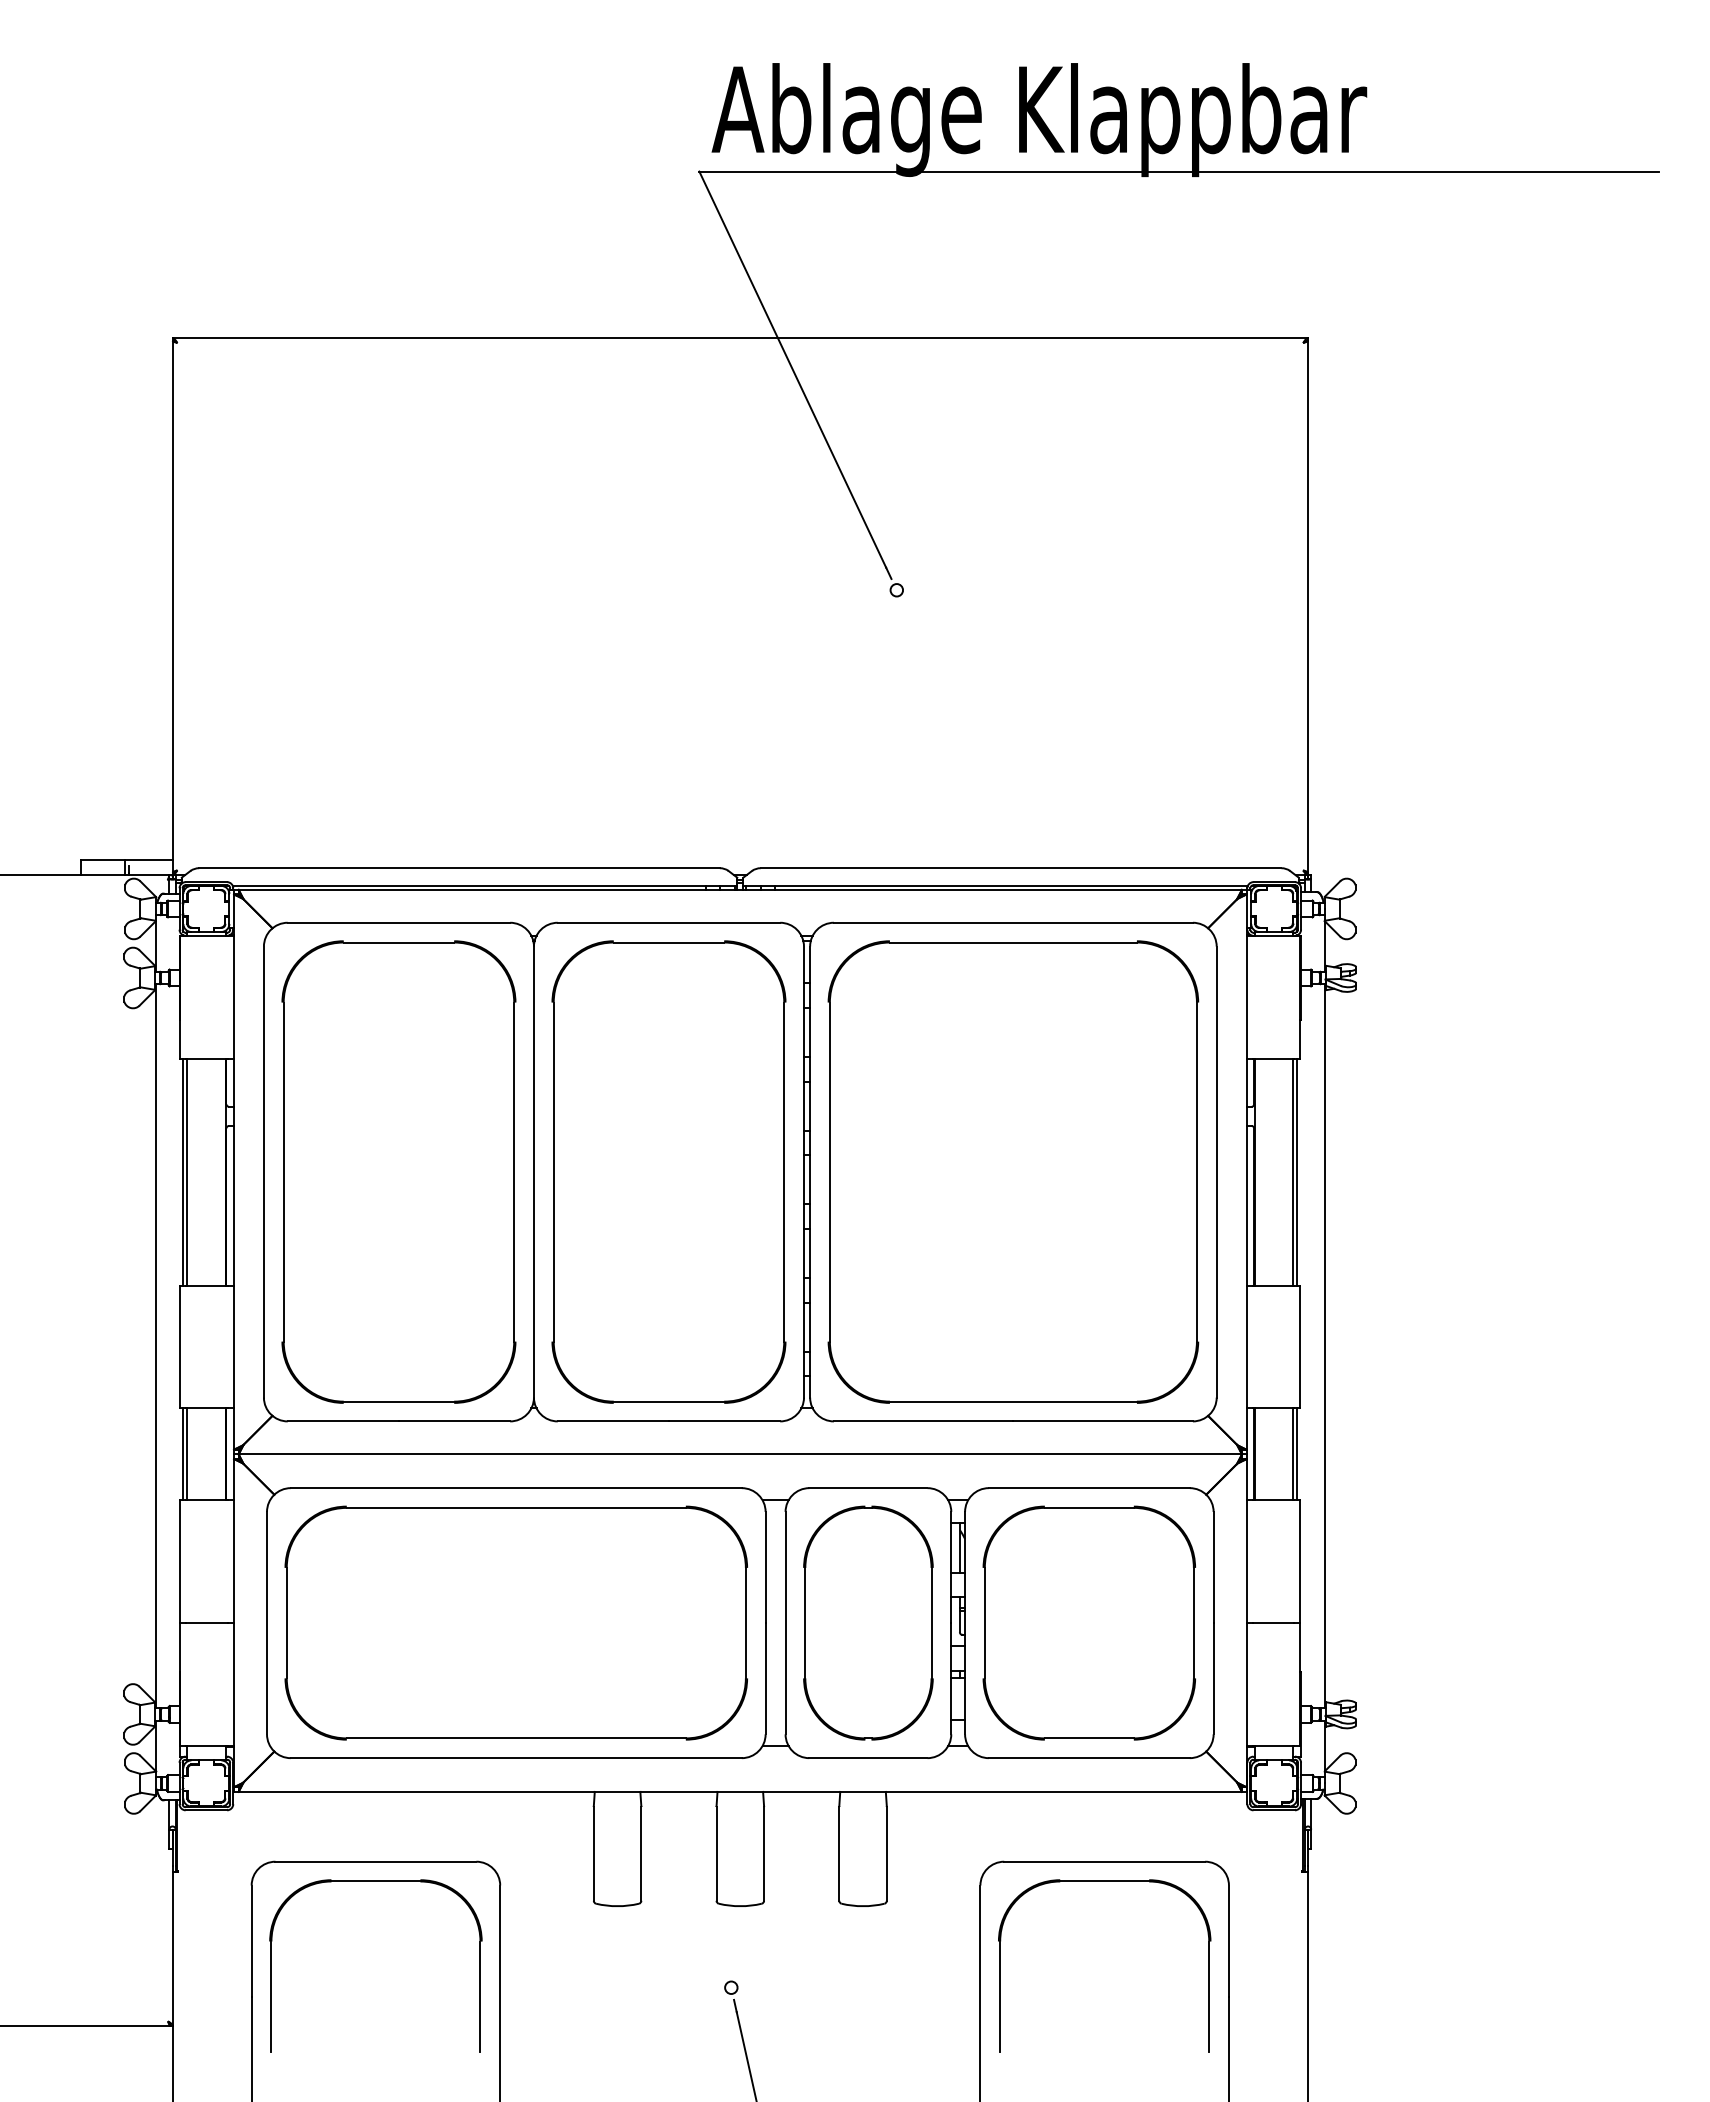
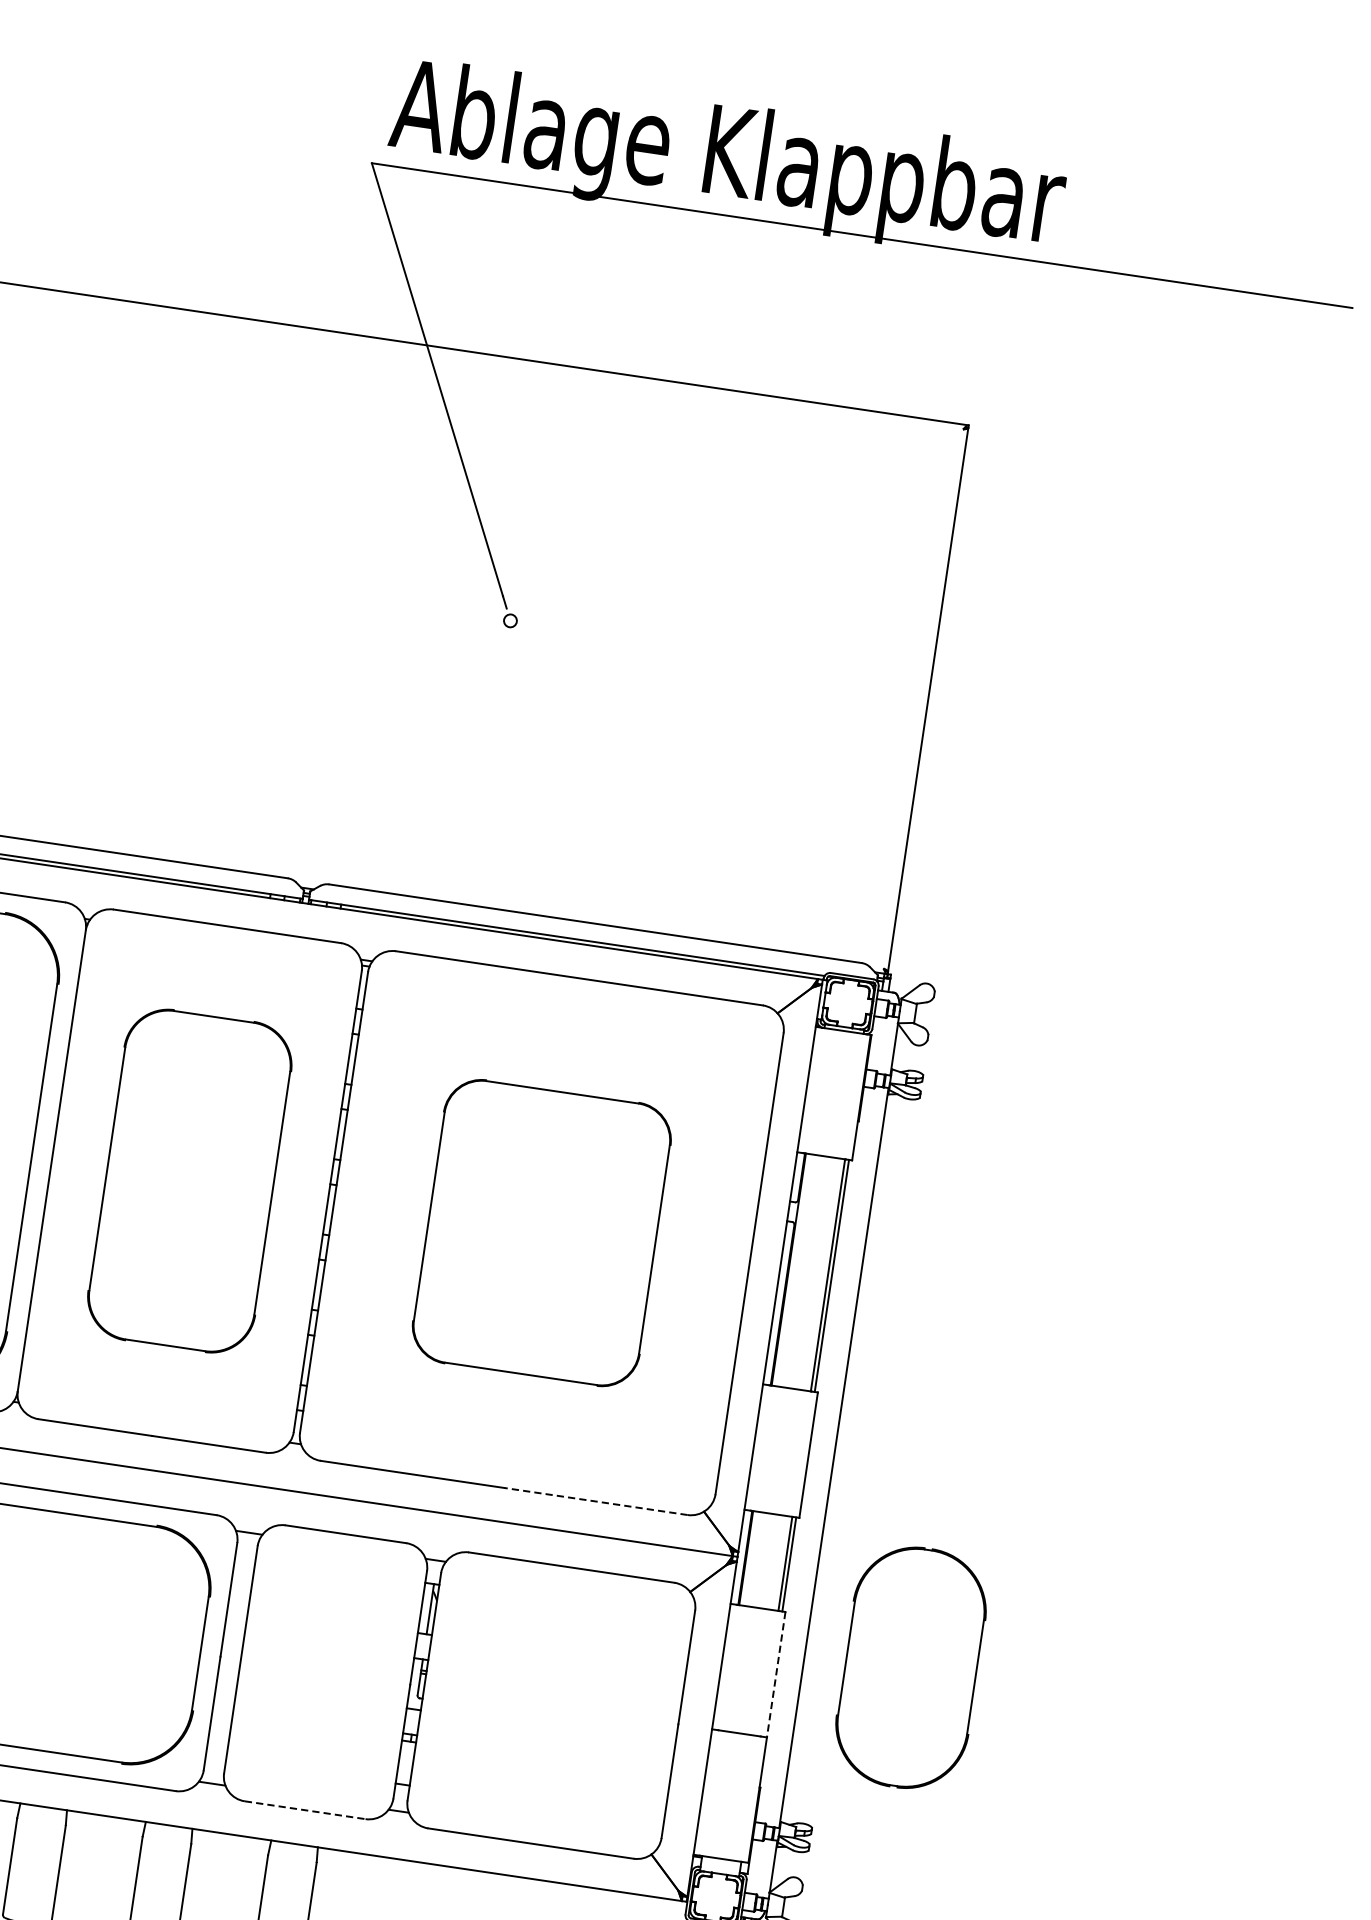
part: (668, 1171) -> (189, 1180), size x0.7
part: (1013, 1171) -> (542, 1232), size x0.6
line: (1103, 1421) -> (596, 1501), solid -> dashed
line: (1300, 1562) -> (776, 1675), solid -> dashed
part: (868, 1622) -> (911, 1667), moved
part: (1088, 1622) -> (550, 1704), removed
line: (868, 1758) -> (305, 1810), solid -> dashed

